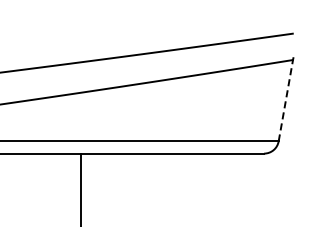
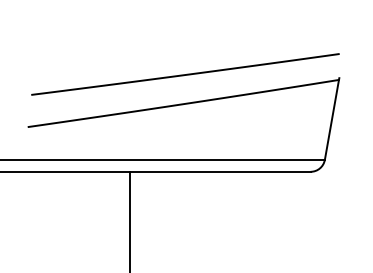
line: (285, 100) -> (331, 119), dashed -> solid

